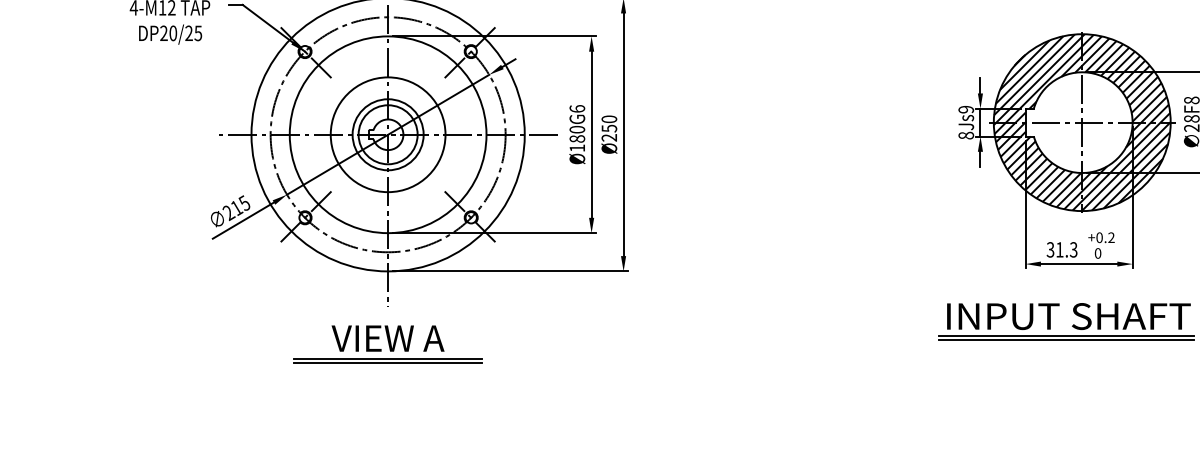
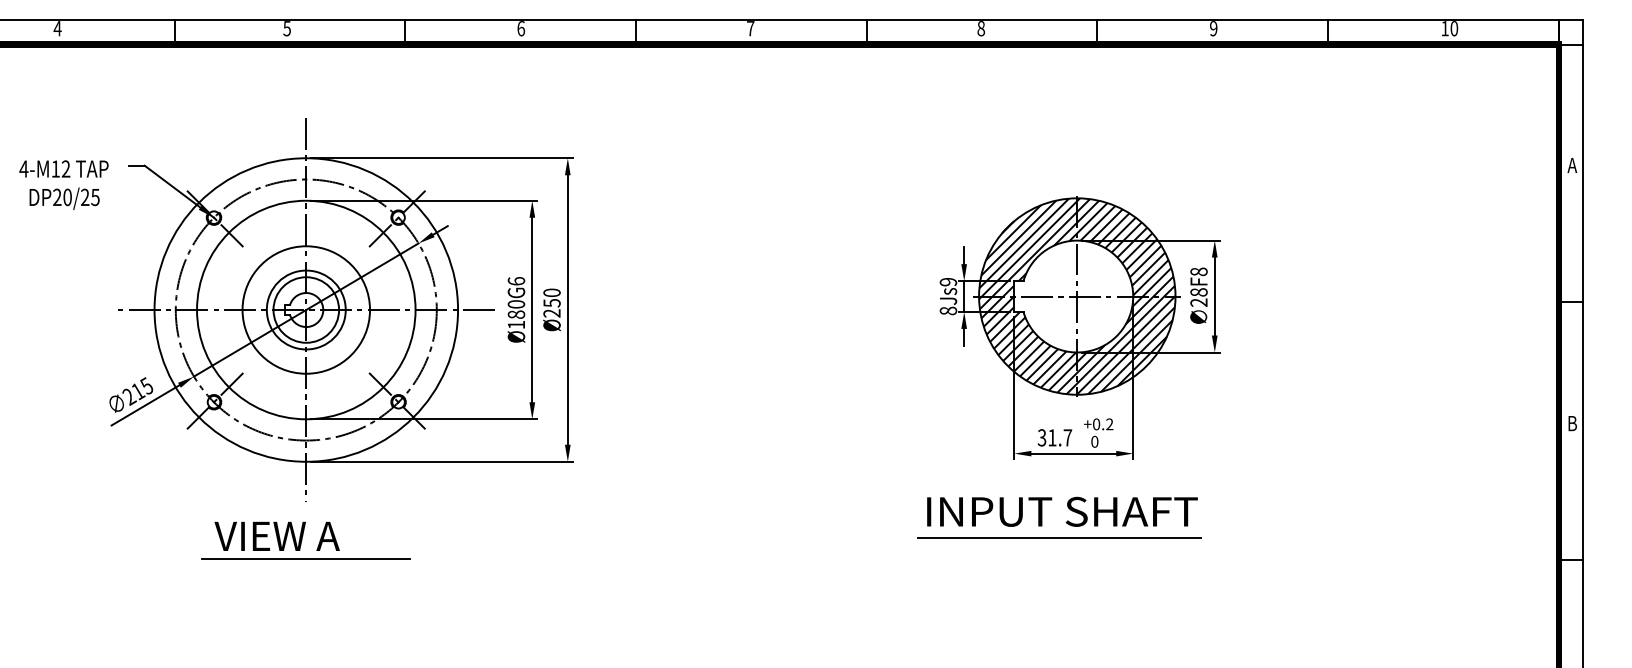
text: (1073, 249) -> (1067, 437), 31.3 -> 31.7
line: (1065, 335) -> (1058, 533), removed
text: (387, 337) -> (276, 535), moved
line: (388, 362) -> (306, 563), removed

